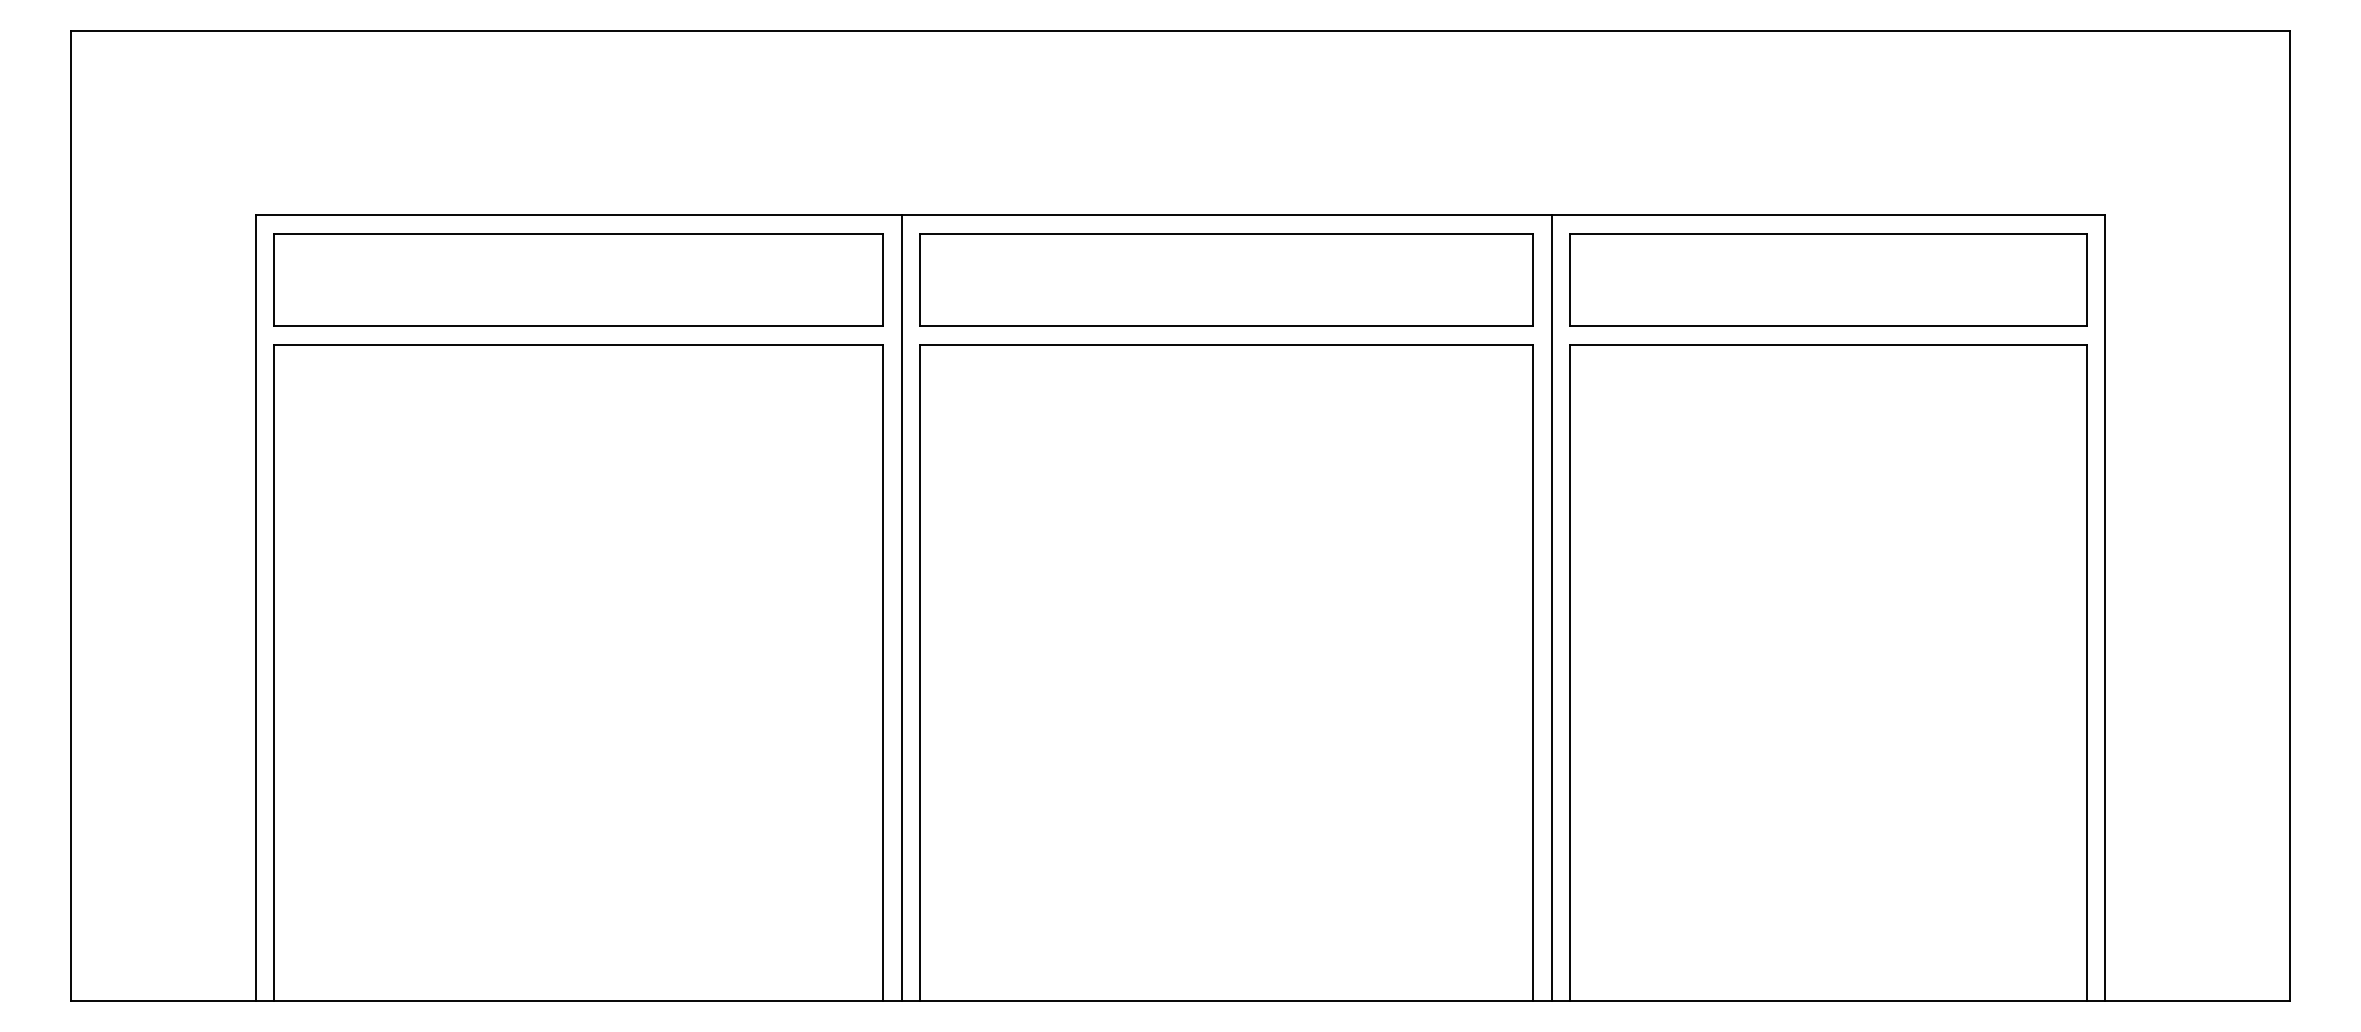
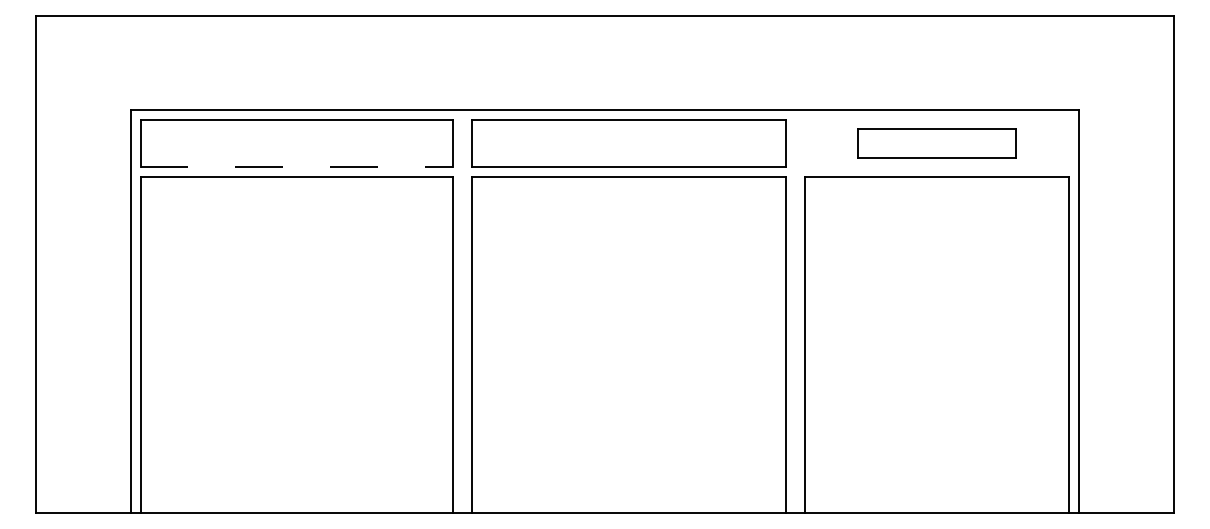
part: (1827, 279) -> (936, 143), size x0.6
line: (580, 326) -> (297, 167), solid -> dashed
line: (902, 607) -> (462, 311), removed
line: (1552, 607) -> (795, 311), removed

